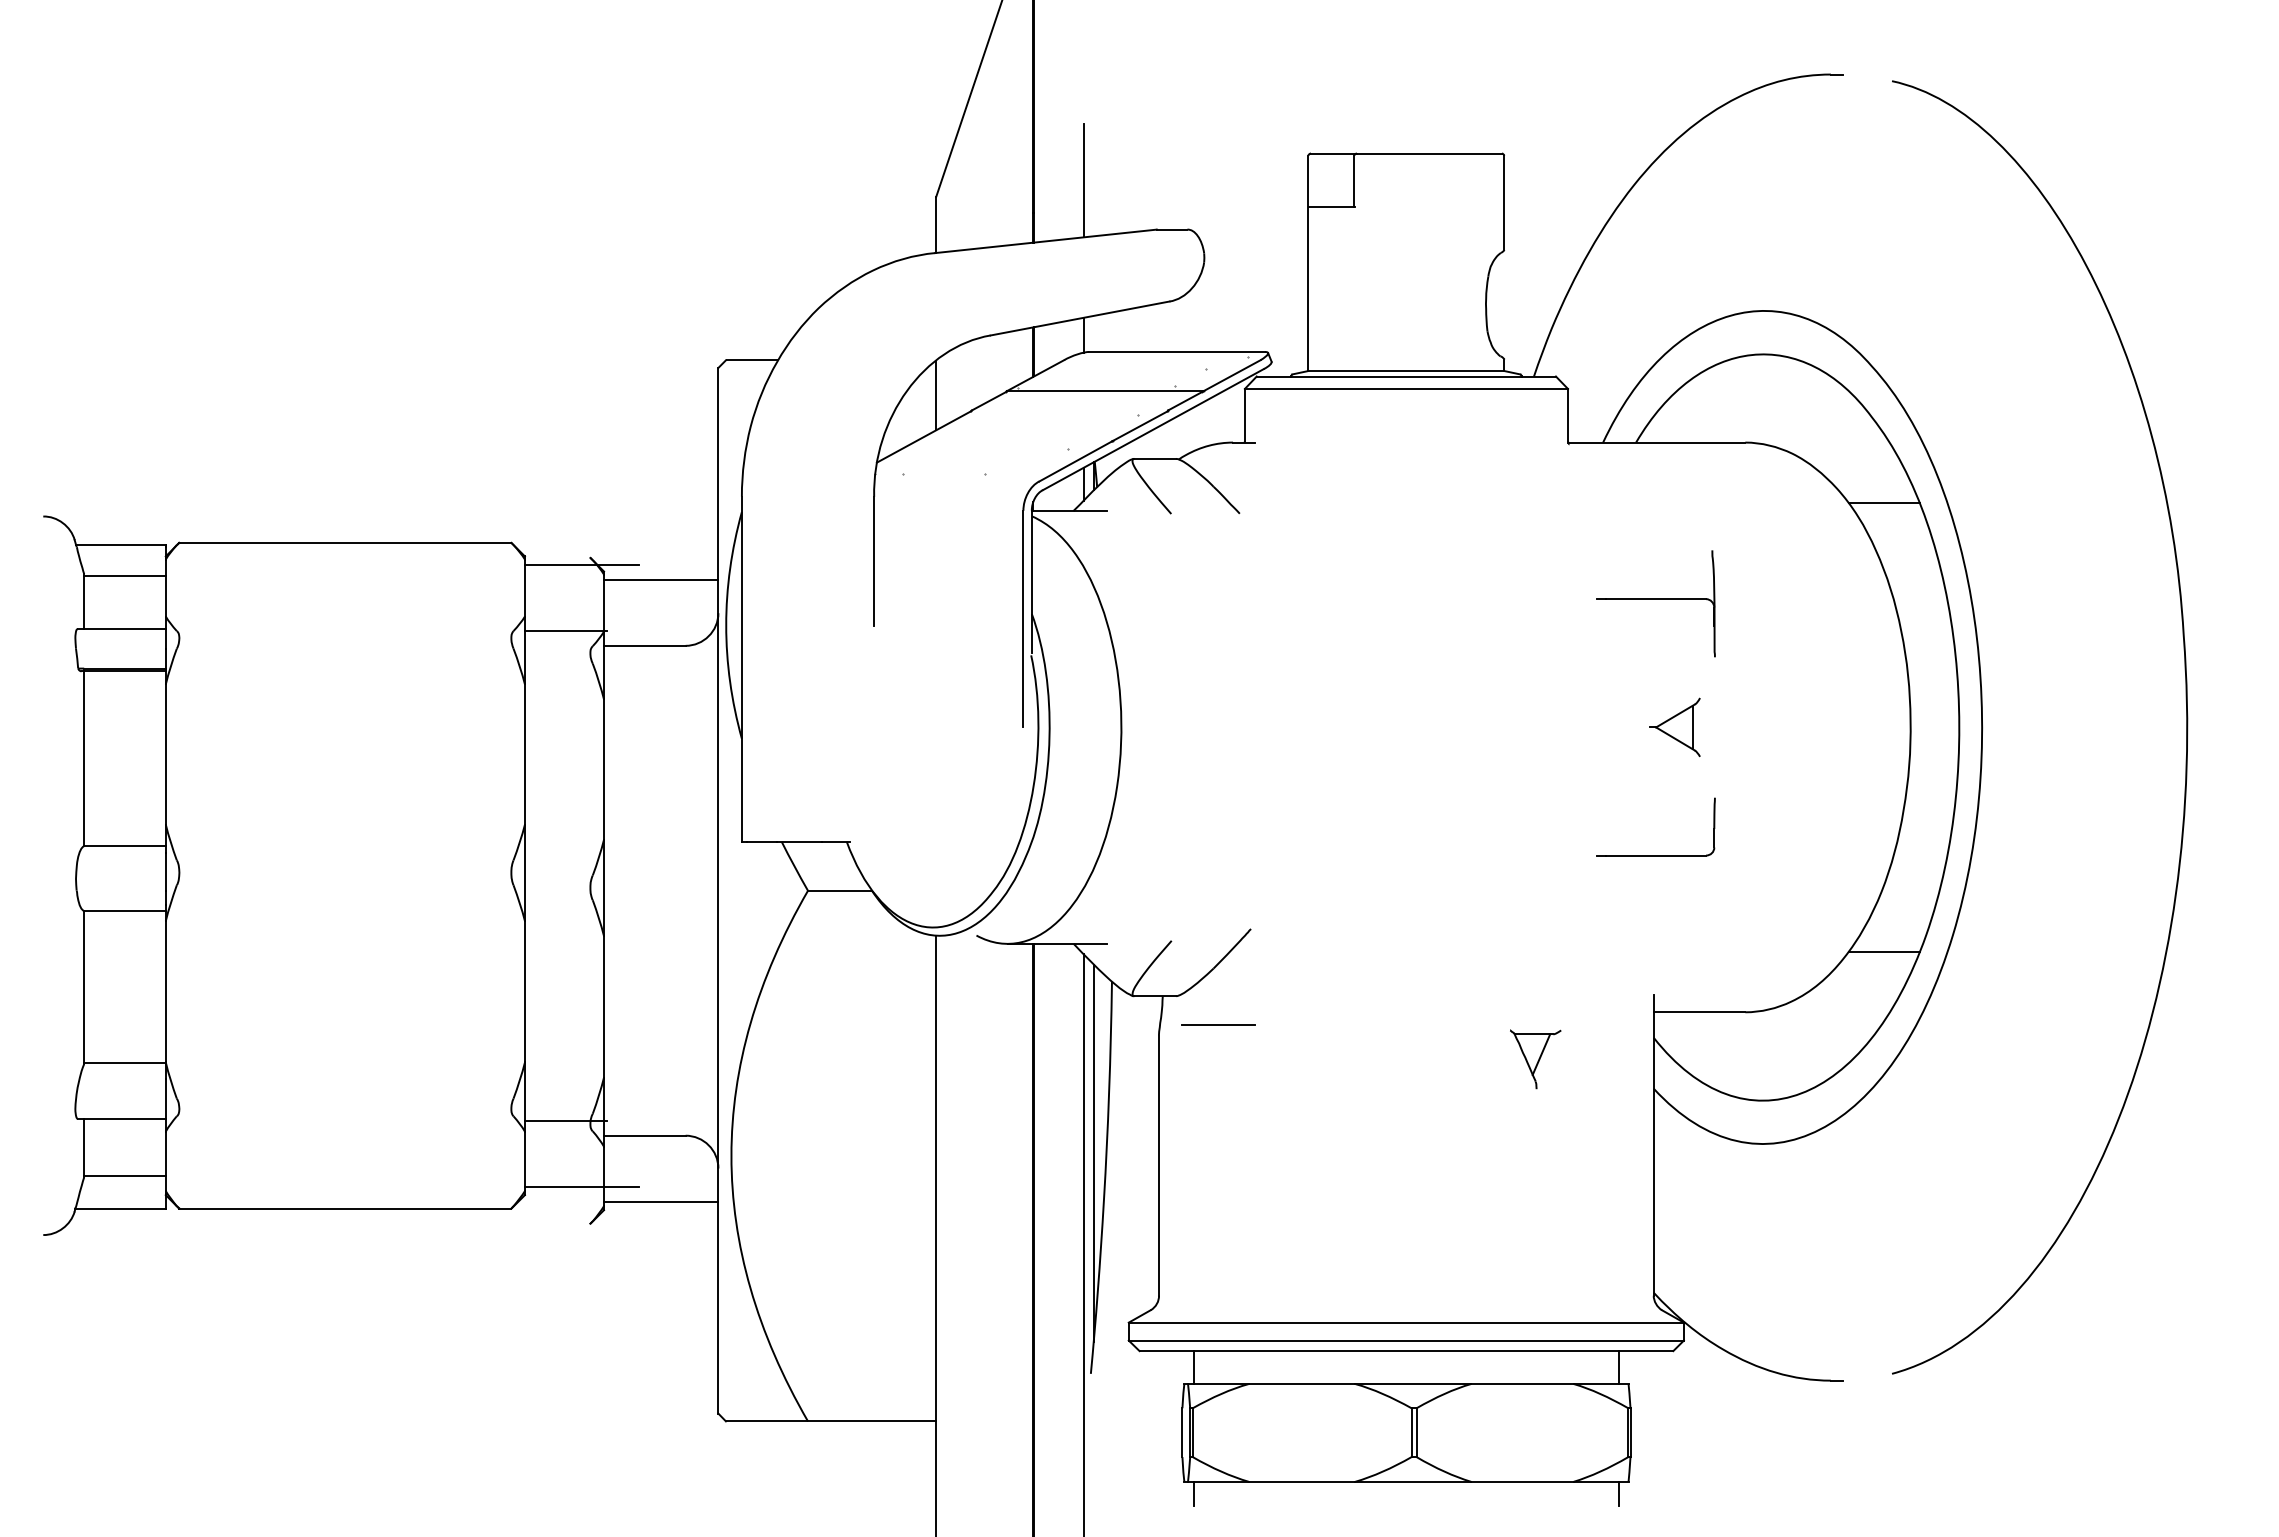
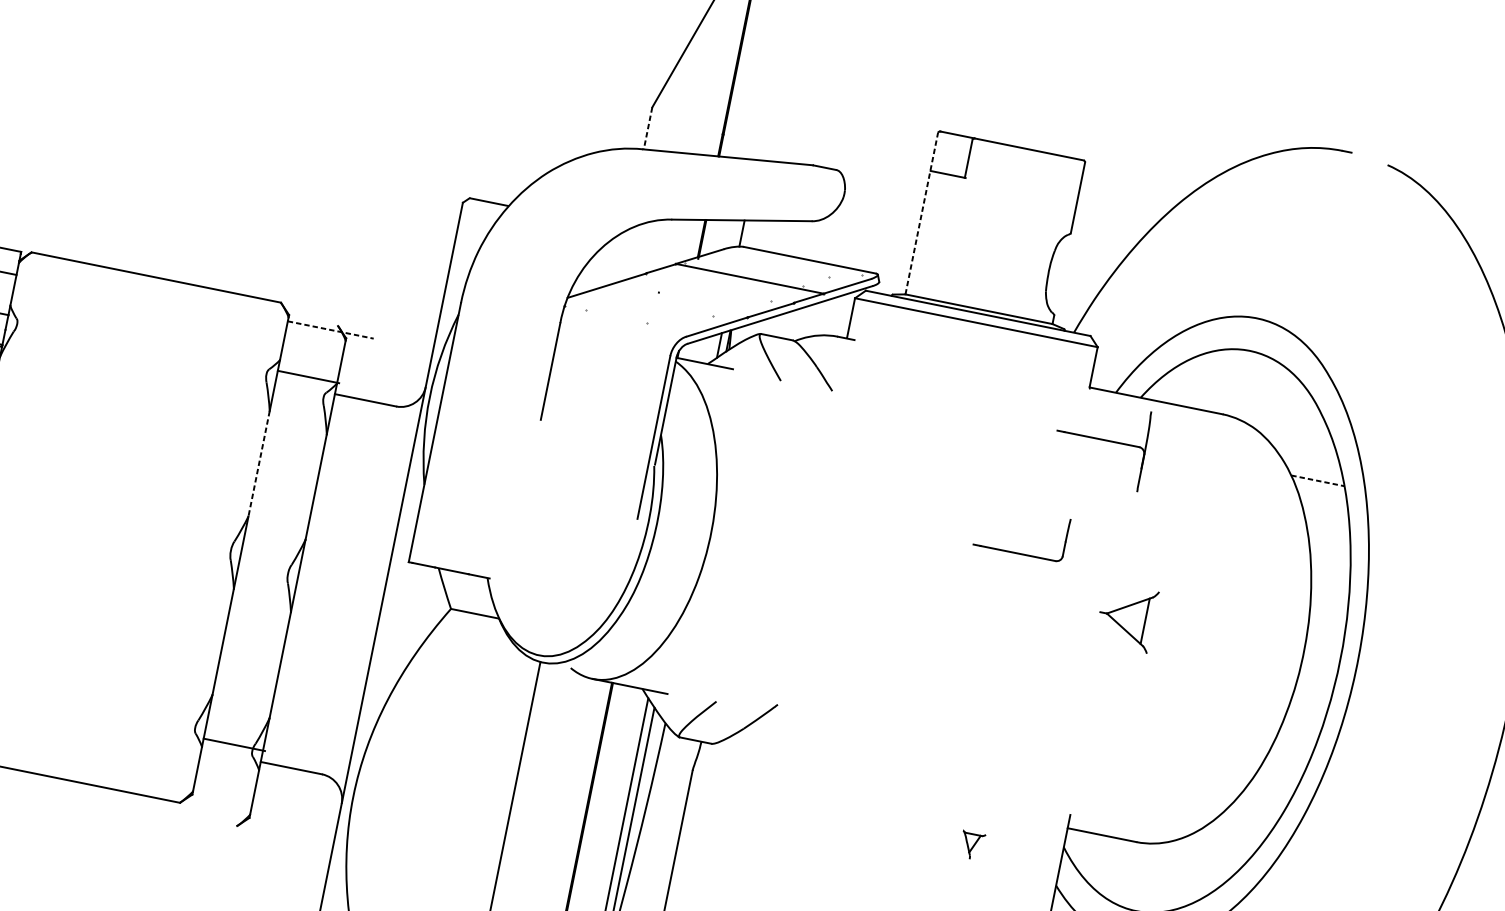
line: (1083, 180) -> (765, 117), removed
line: (936, 224) -> (648, 128), solid -> dashed
line: (1308, 263) -> (921, 213), solid -> dashed
line: (936, 395) -> (622, 256), removed
line: (1884, 503) -> (1317, 481), solid -> dashed
line: (582, 564) -> (331, 329), solid -> dashed
line: (661, 579) -> (388, 353), removed
part: (1655, 603) -> (1100, 442), moved
part: (1674, 727) -> (1126, 617), size x1.4
line: (524, 755) -> (258, 464), solid -> dashed
part: (1655, 855) -> (1017, 553), moved
line: (1883, 952) -> (1249, 818), removed
line: (1218, 1025) -> (738, 772), removed
part: (1535, 1059) -> (971, 845), size x0.6
line: (581, 1186) -> (236, 796), removed
line: (661, 1201) -> (293, 820), removed

